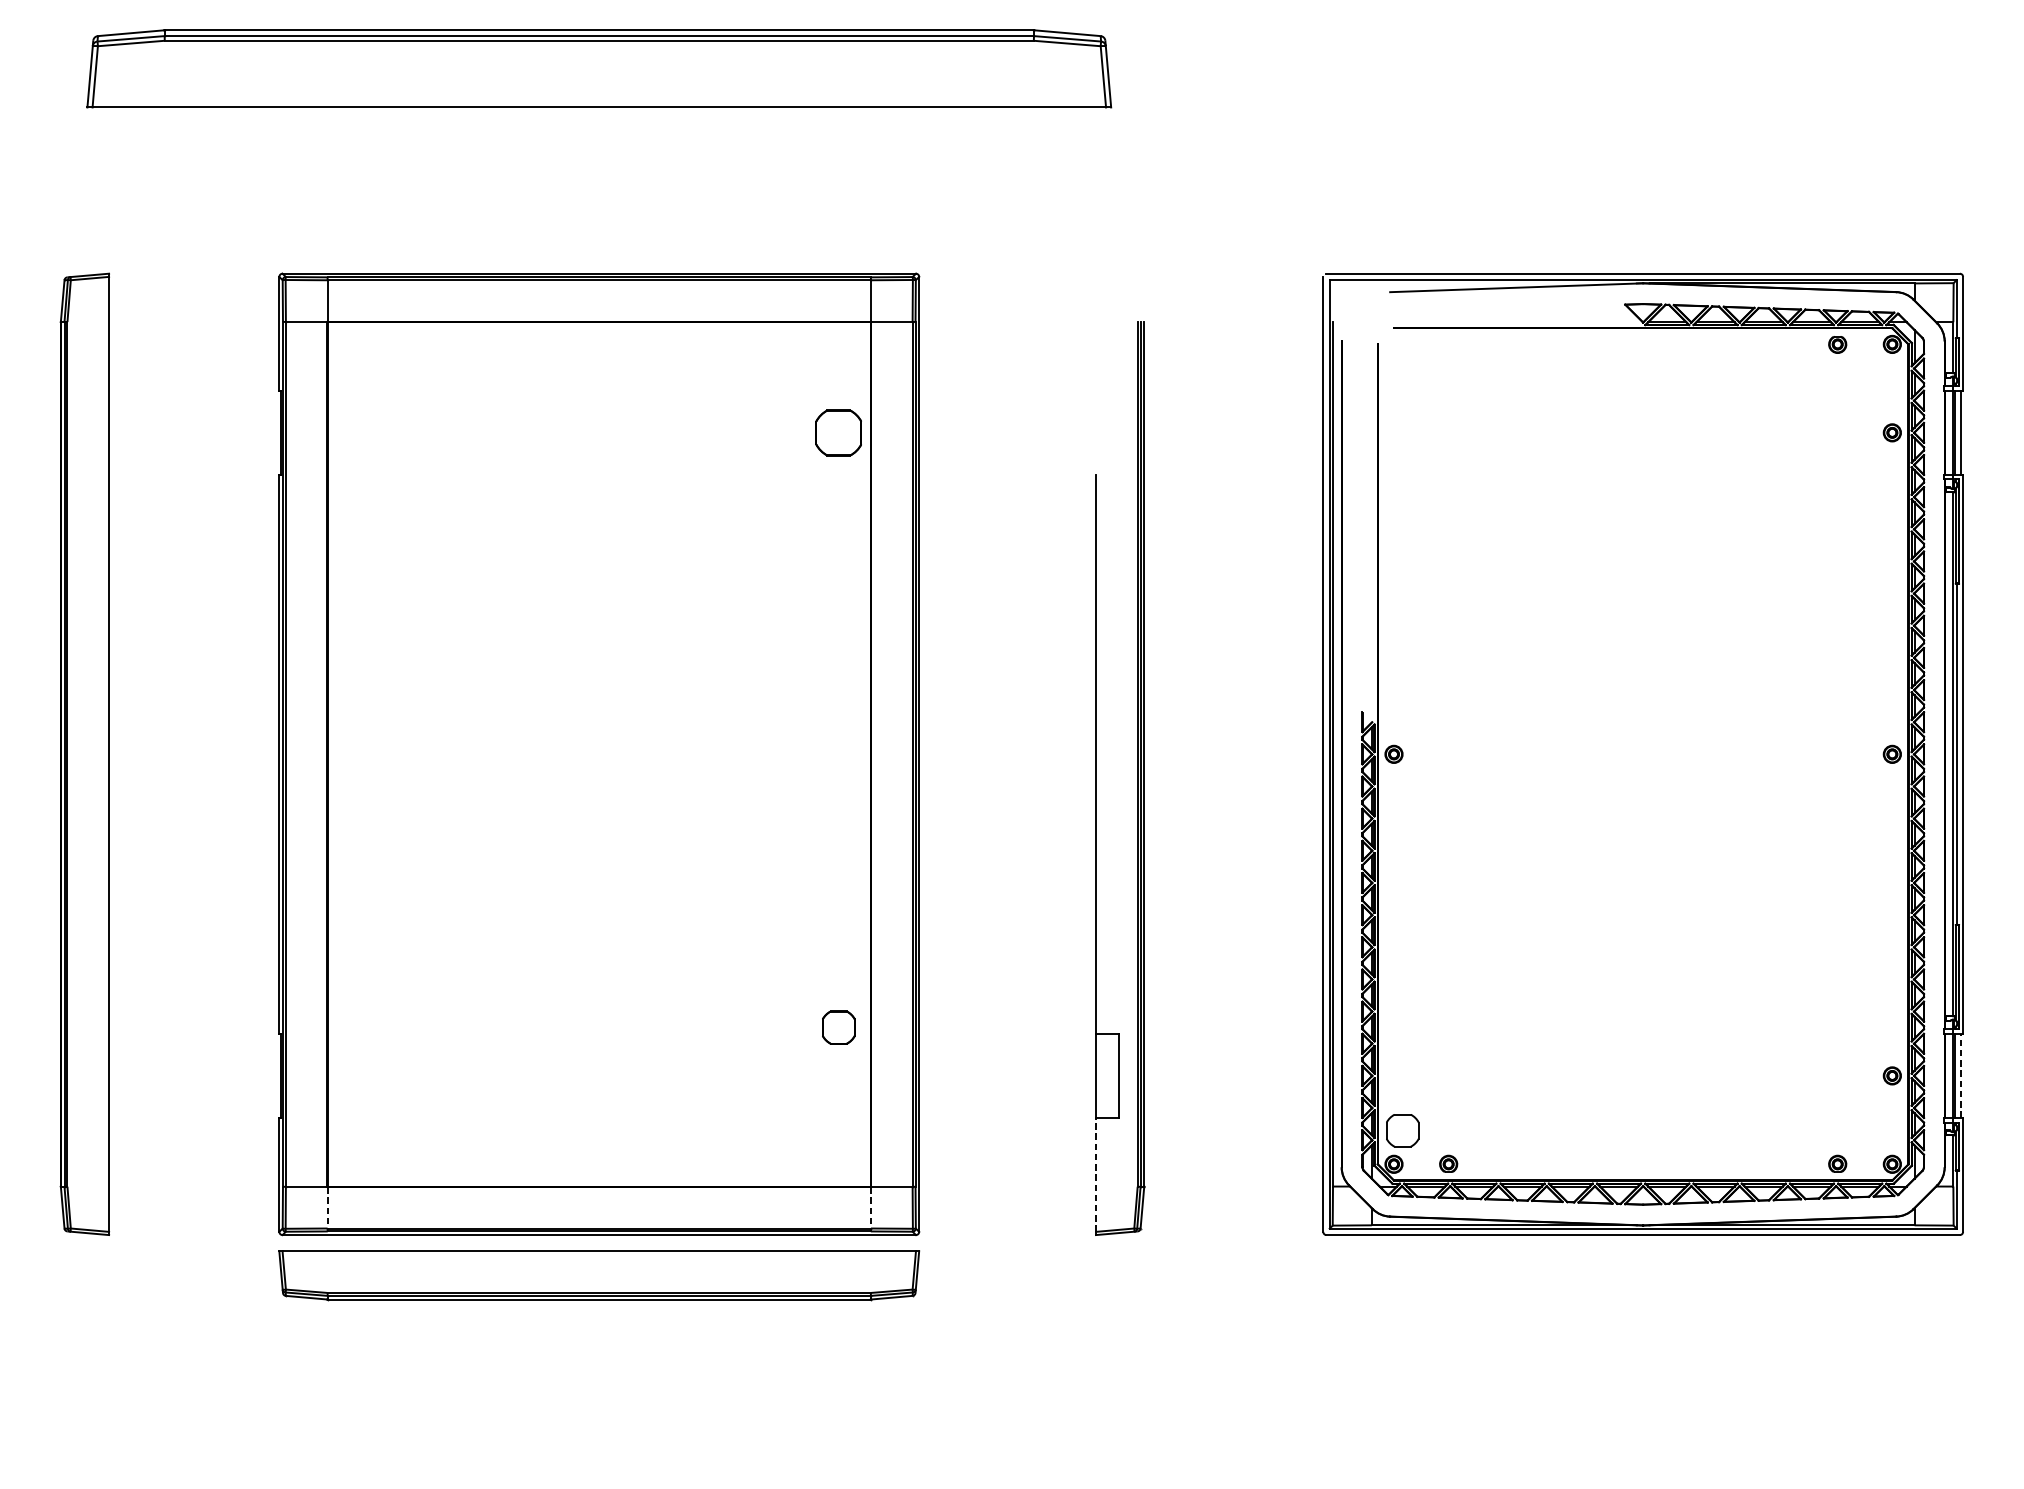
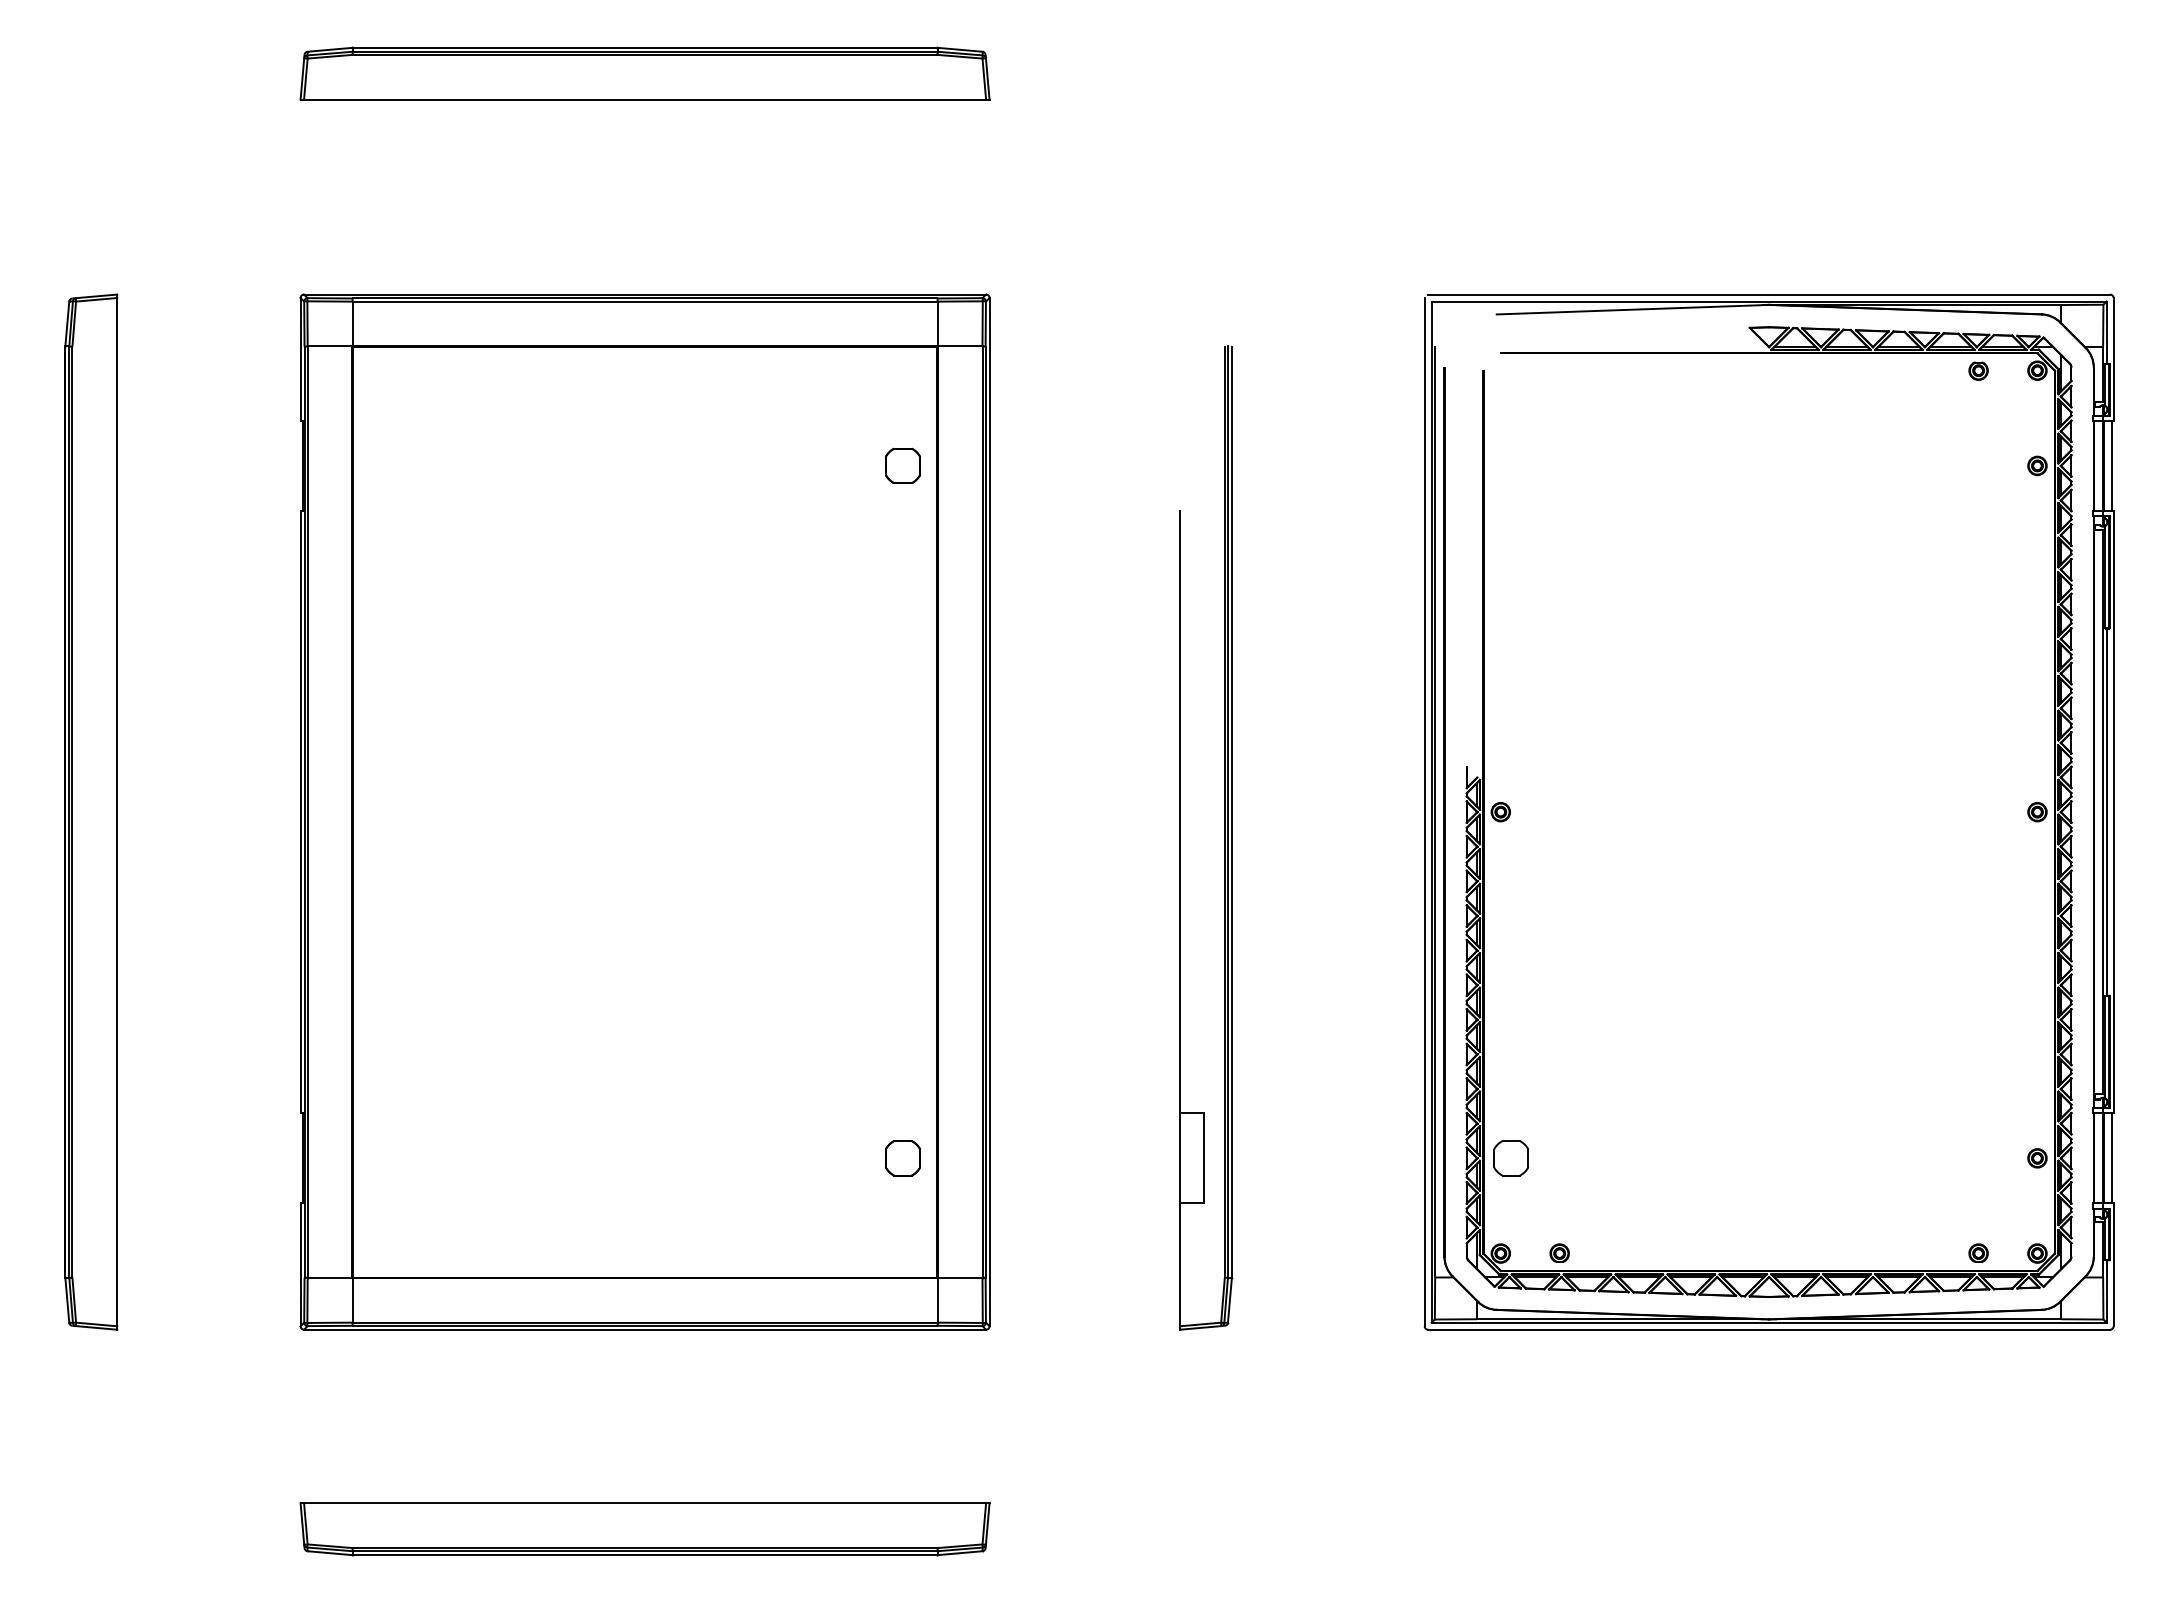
part: (598, 68) -> (644, 73), size x0.62
part: (838, 432) -> (902, 465), size x0.71
part: (838, 1027) -> (902, 1158), moved
line: (1961, 1075) -> (2111, 1157), dashed -> solid
part: (1402, 1130) -> (1511, 1158), moved
line: (1095, 1174) -> (1179, 1264), dashed -> solid
line: (327, 1207) -> (352, 1300), dashed -> solid
line: (870, 1207) -> (937, 1300), dashed -> solid
part: (598, 1275) -> (644, 1529), moved

